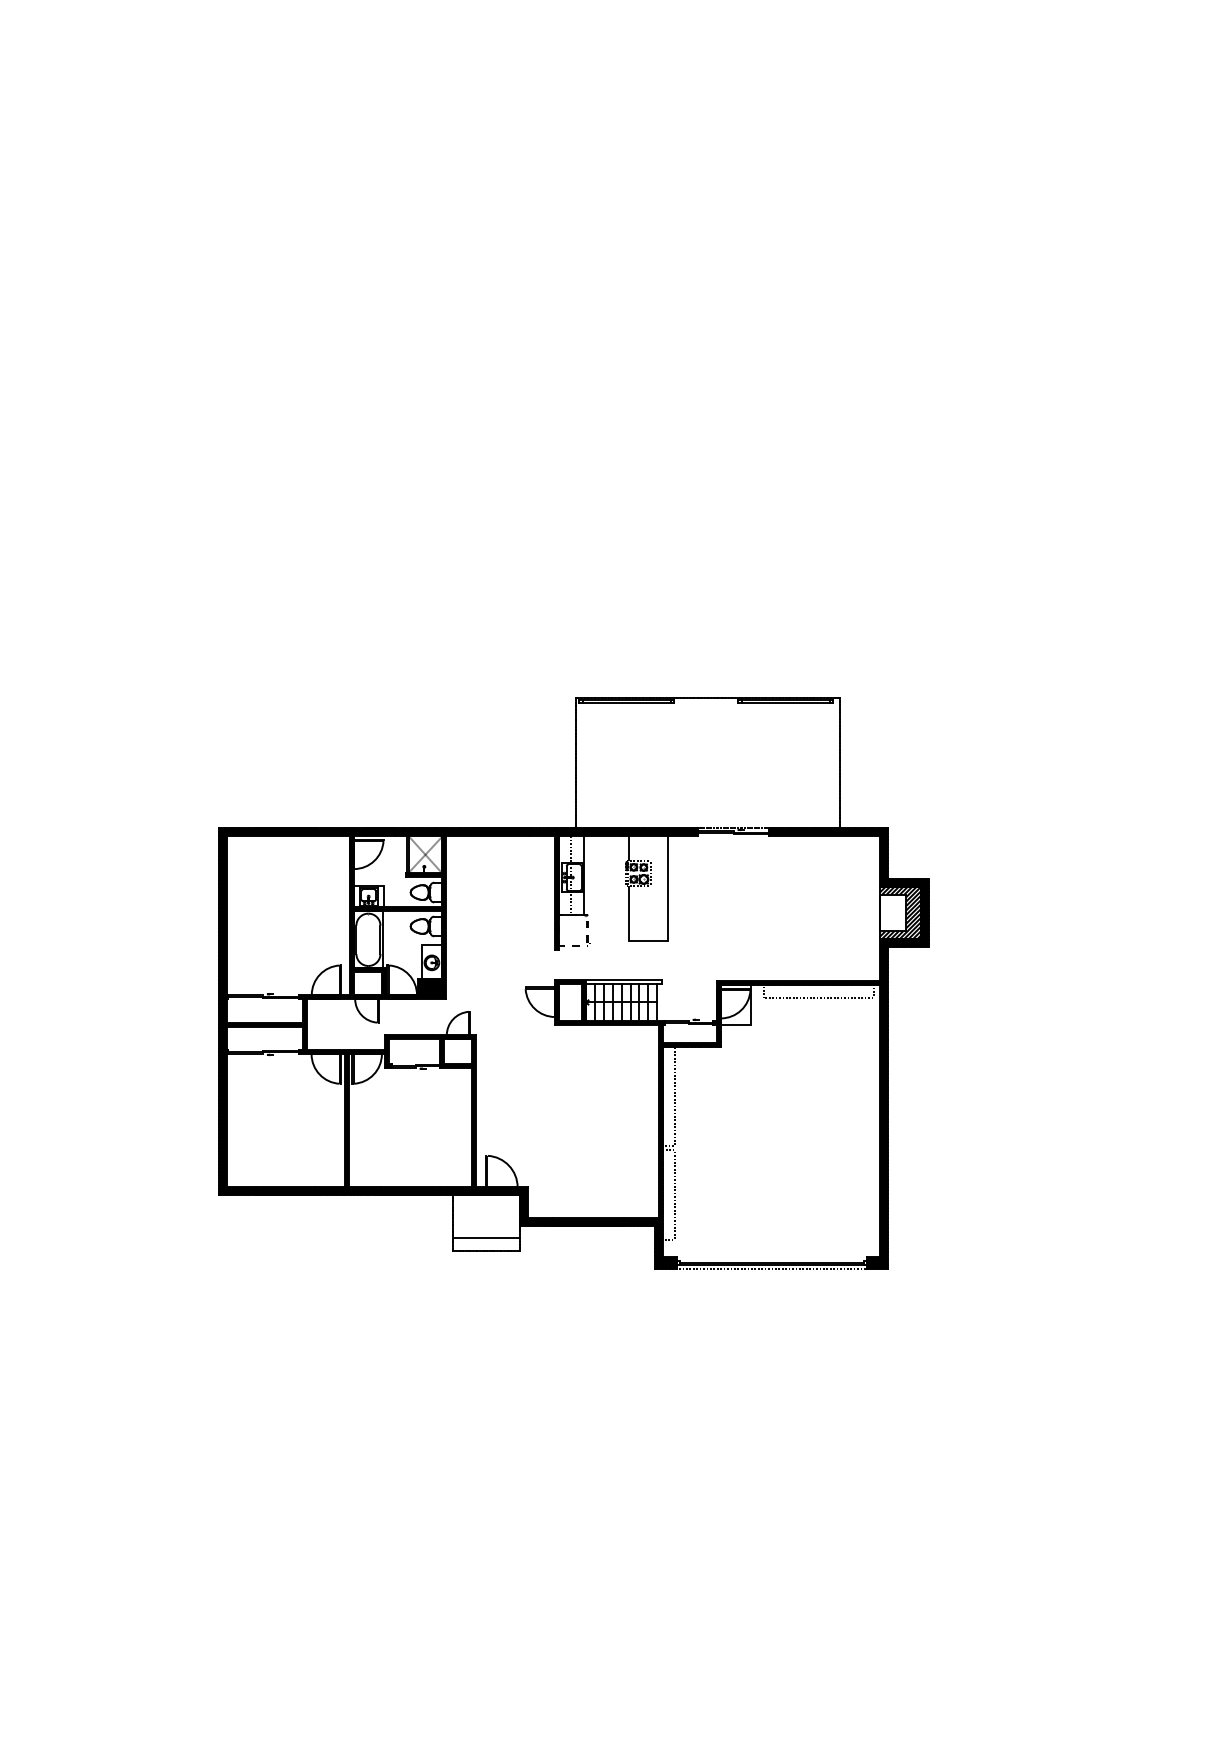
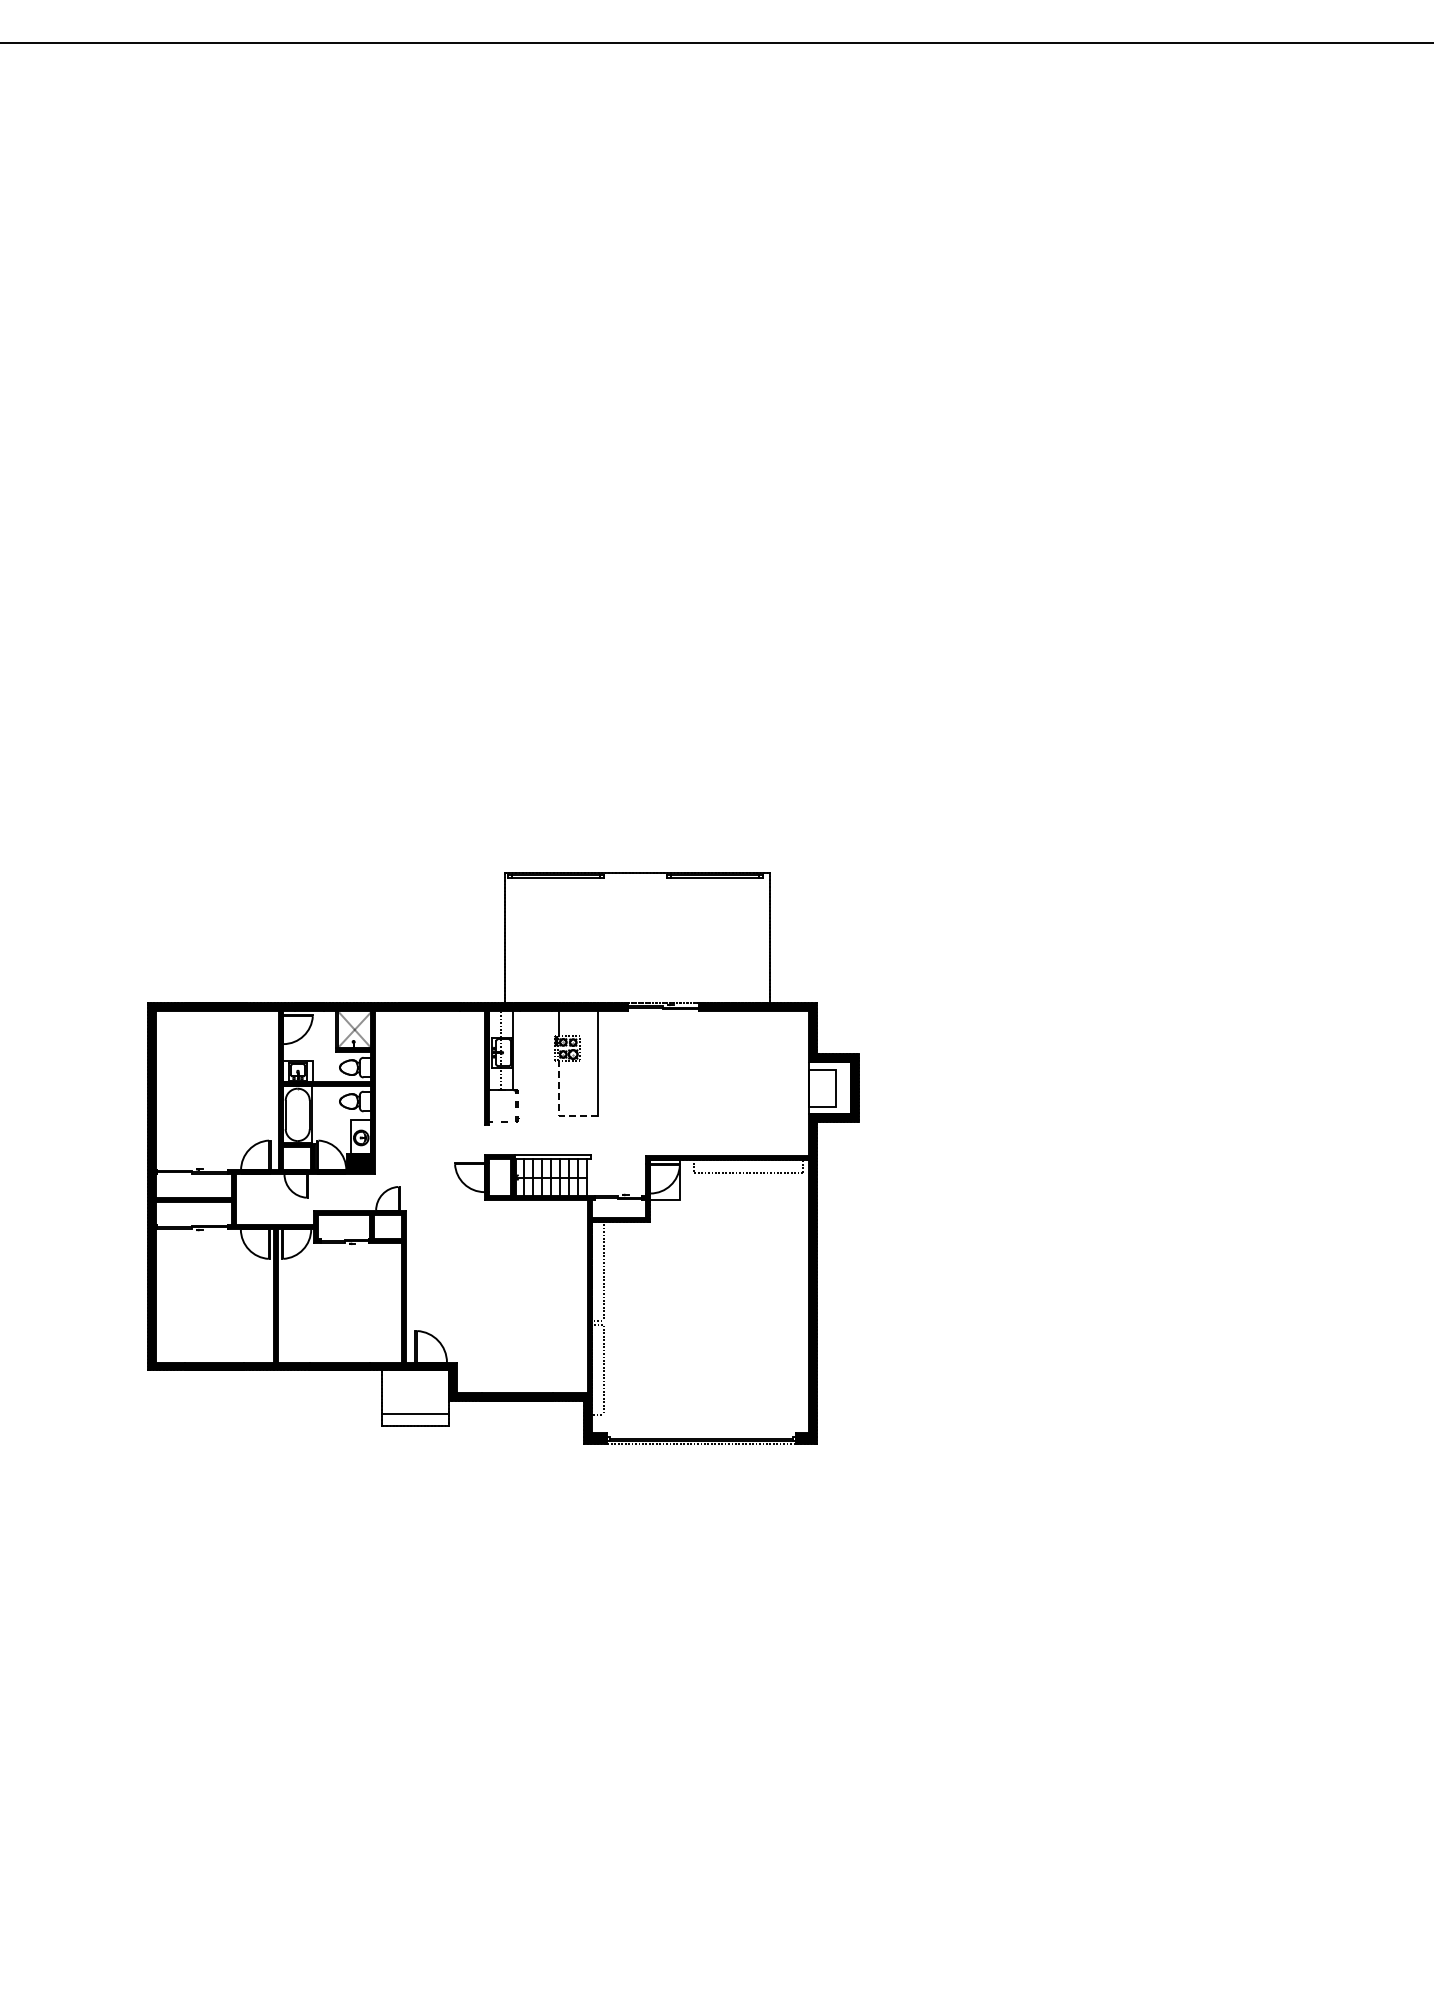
hatch: (899, 913) -> (829, 1088), removed
line: (629, 933) -> (558, 1108), solid -> dashed

